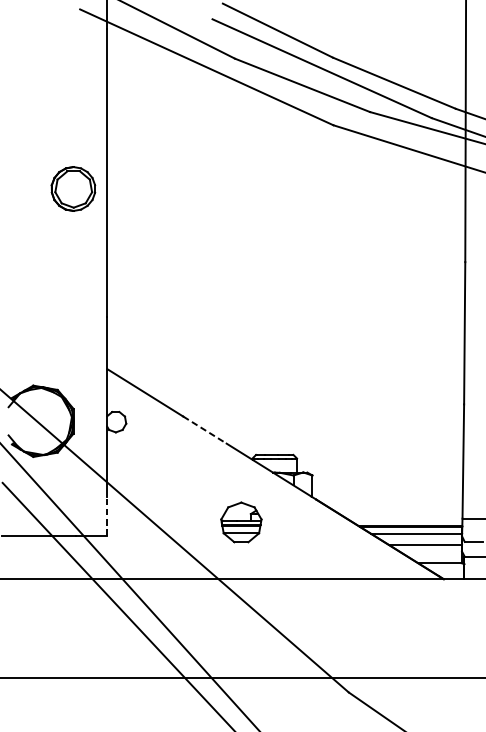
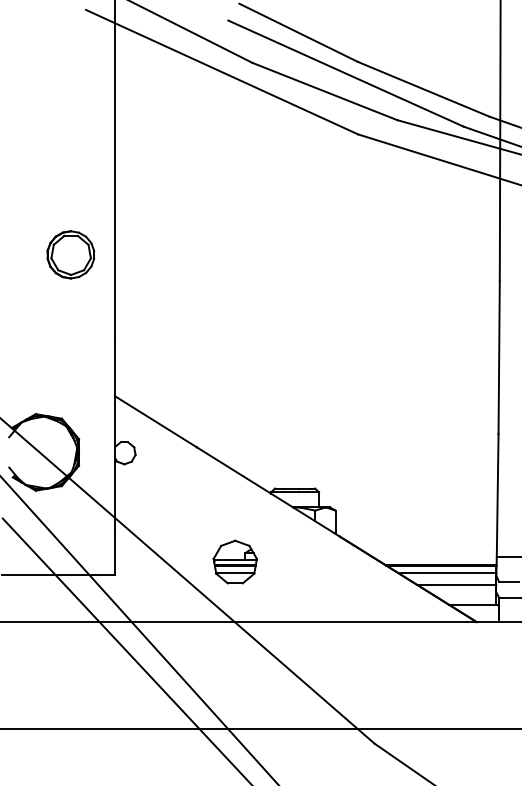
part: (73, 188) -> (70, 254), moved
line: (205, 430) -> (220, 462), dashed -> solid
line: (107, 515) -> (115, 553), dashed -> solid
part: (240, 521) -> (234, 561), moved

